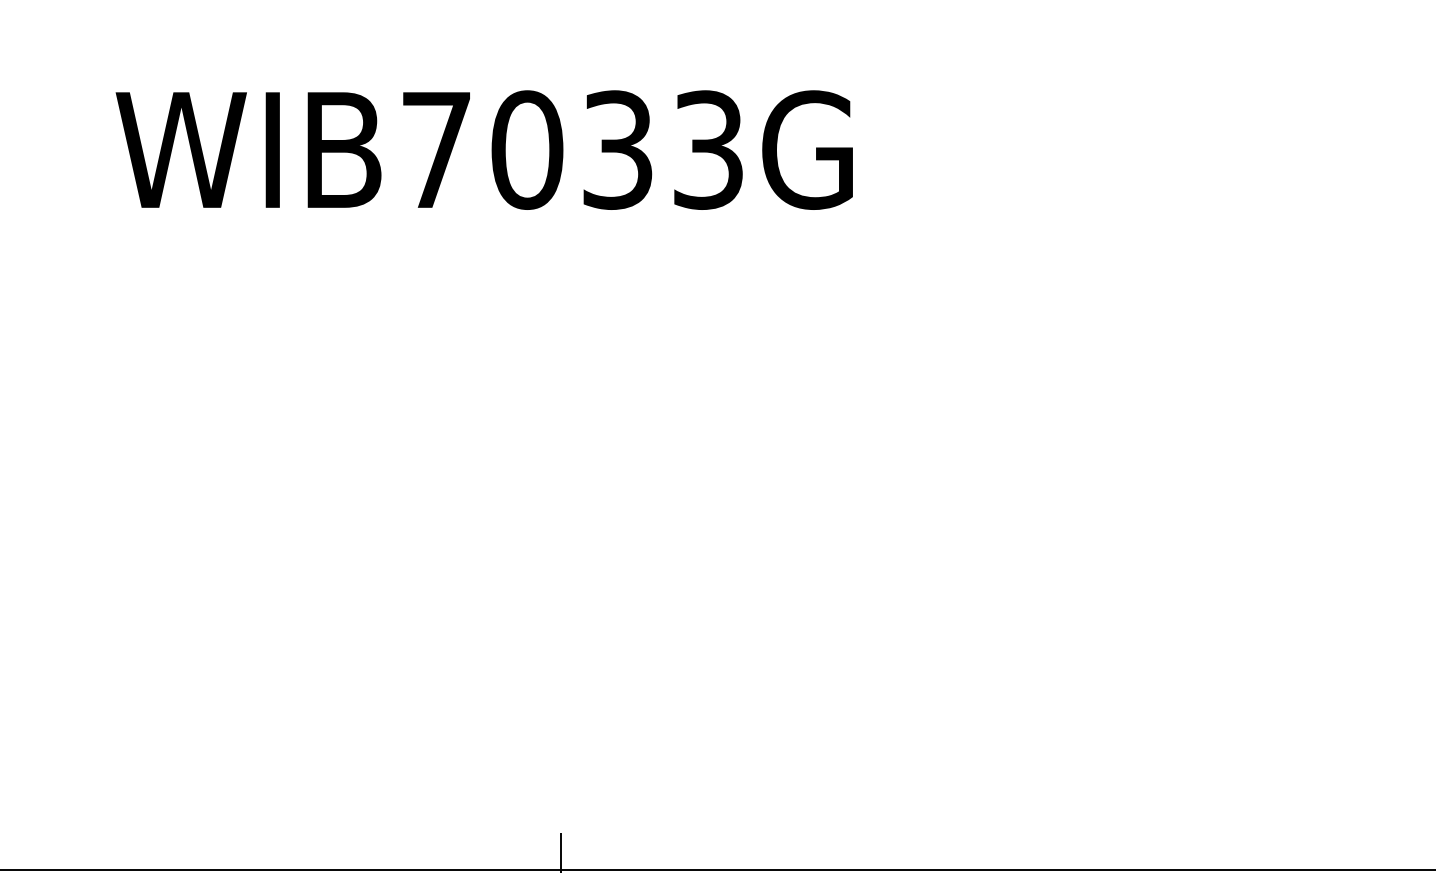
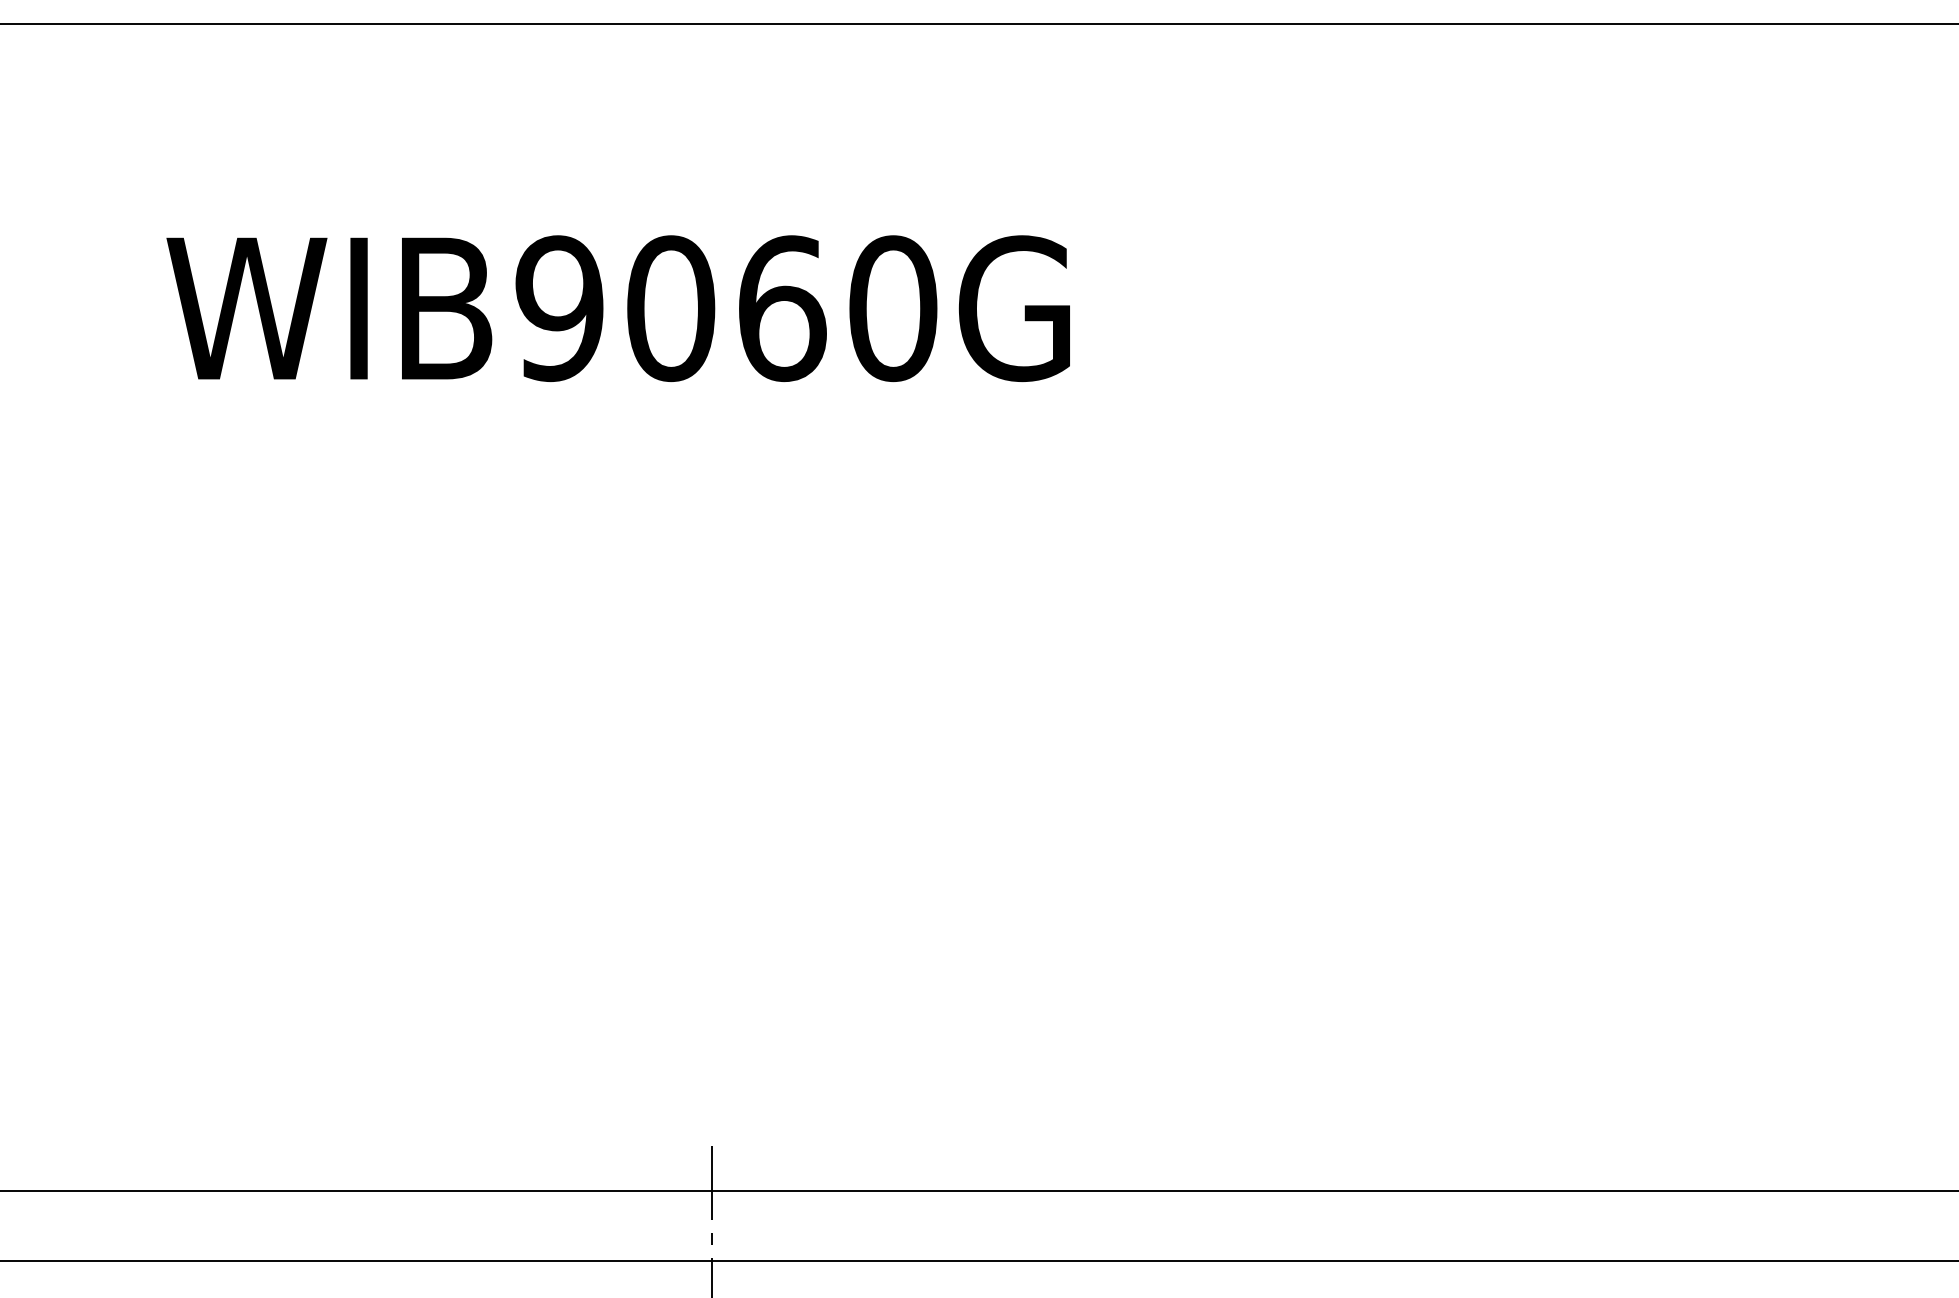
text: (572, 150) -> (726, 308), WIB7033G -> WIB9060G

